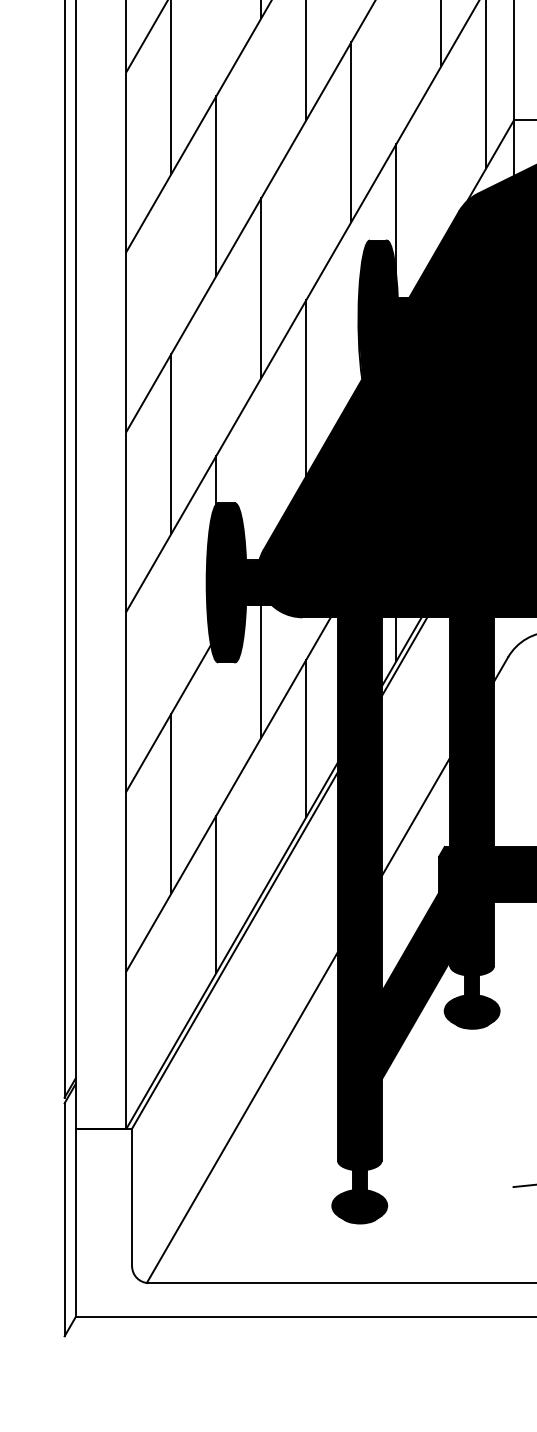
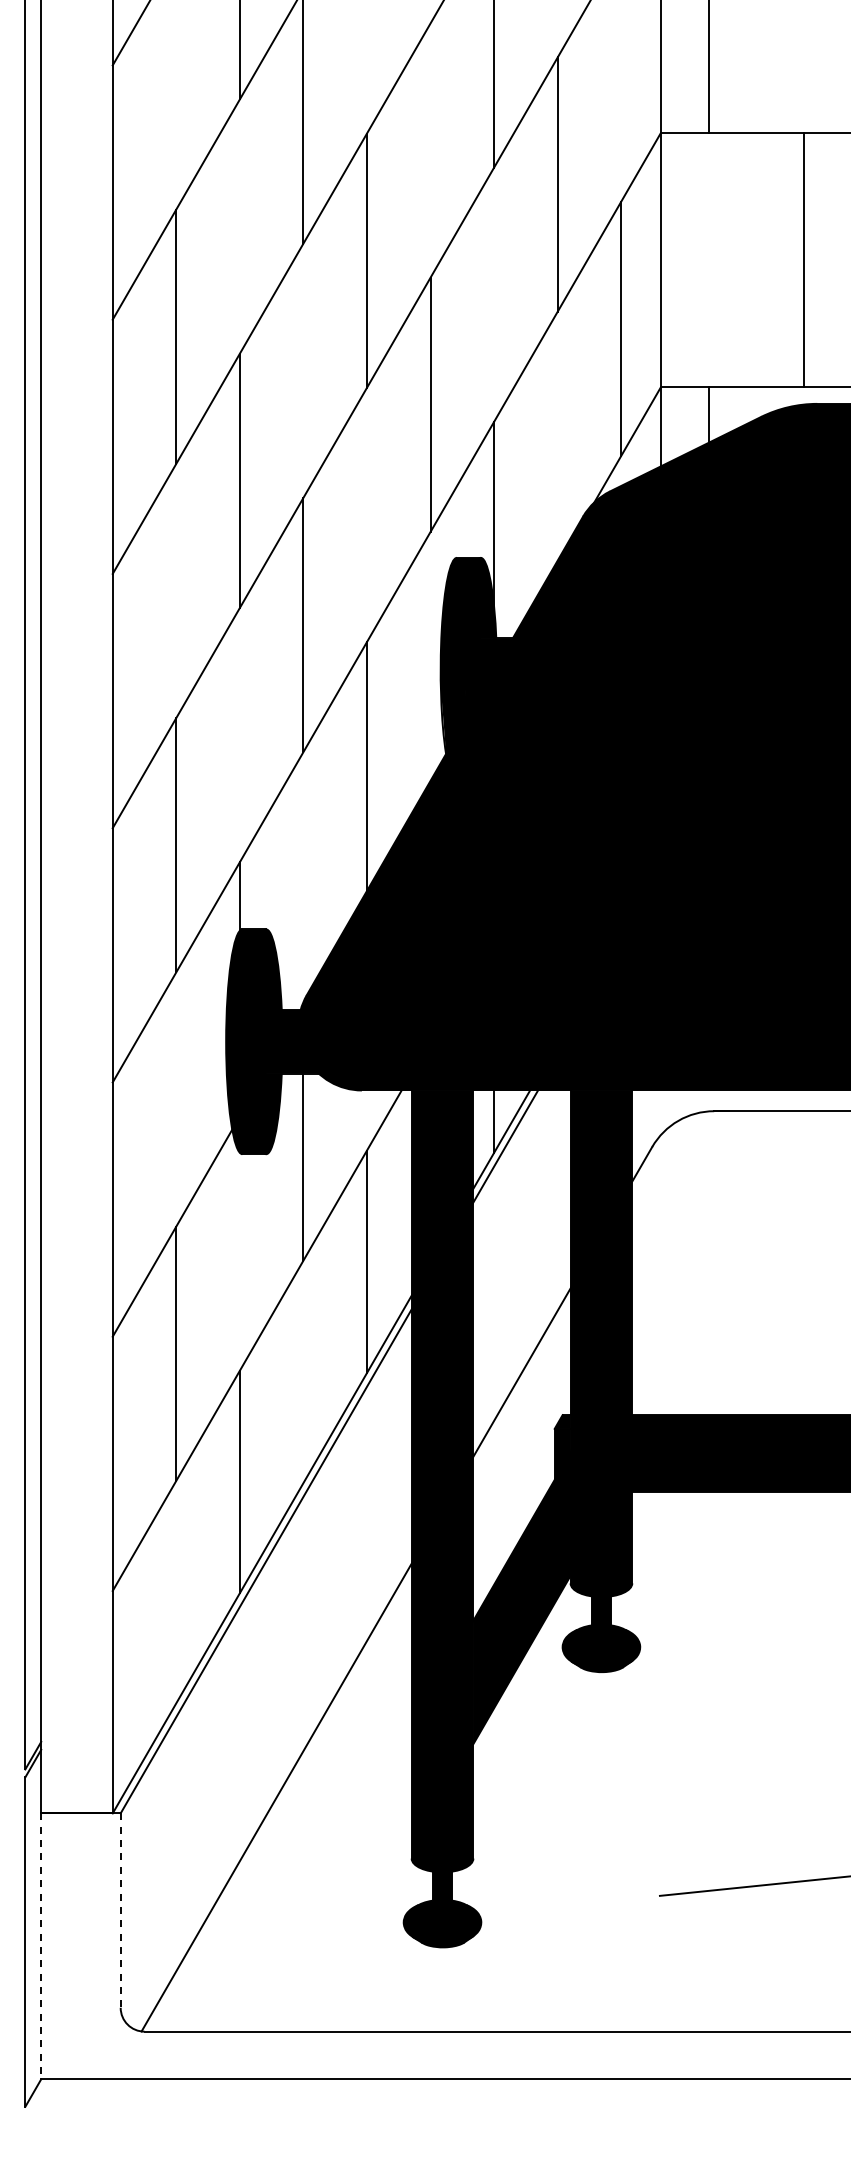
line: (131, 1198) -> (120, 1911), solid -> dashed
line: (76, 1222) -> (41, 1946), solid -> dashed

